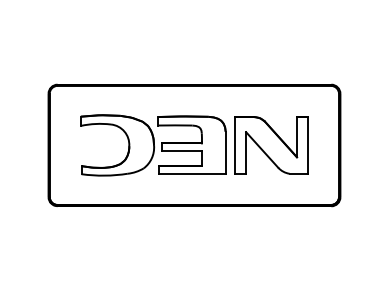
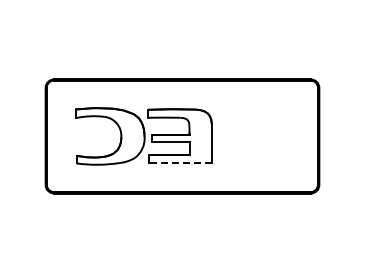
part: (271, 145) -> (254, 136), removed
line: (191, 174) -> (179, 163), solid -> dashed

